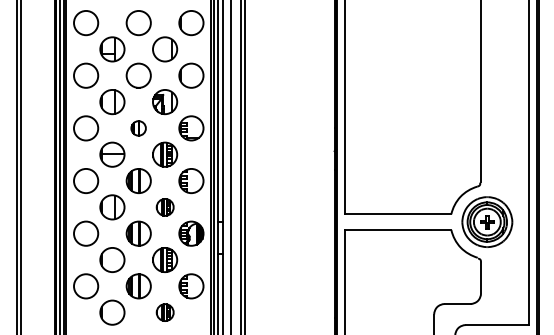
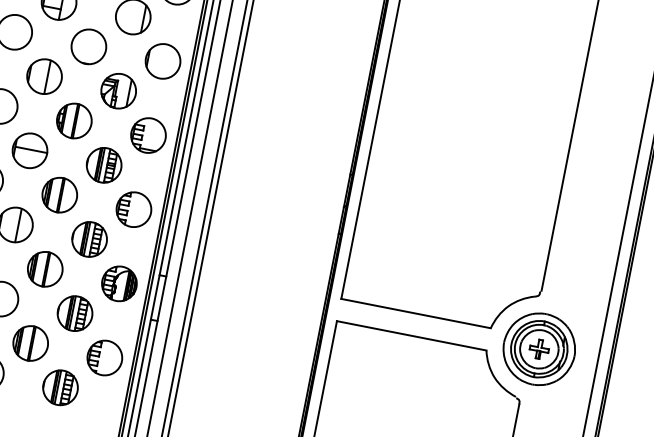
part: (138, 128) -> (73, 121), size x1.67
part: (165, 207) -> (90, 239), size x1.43
part: (165, 312) -> (61, 387), size x1.43

